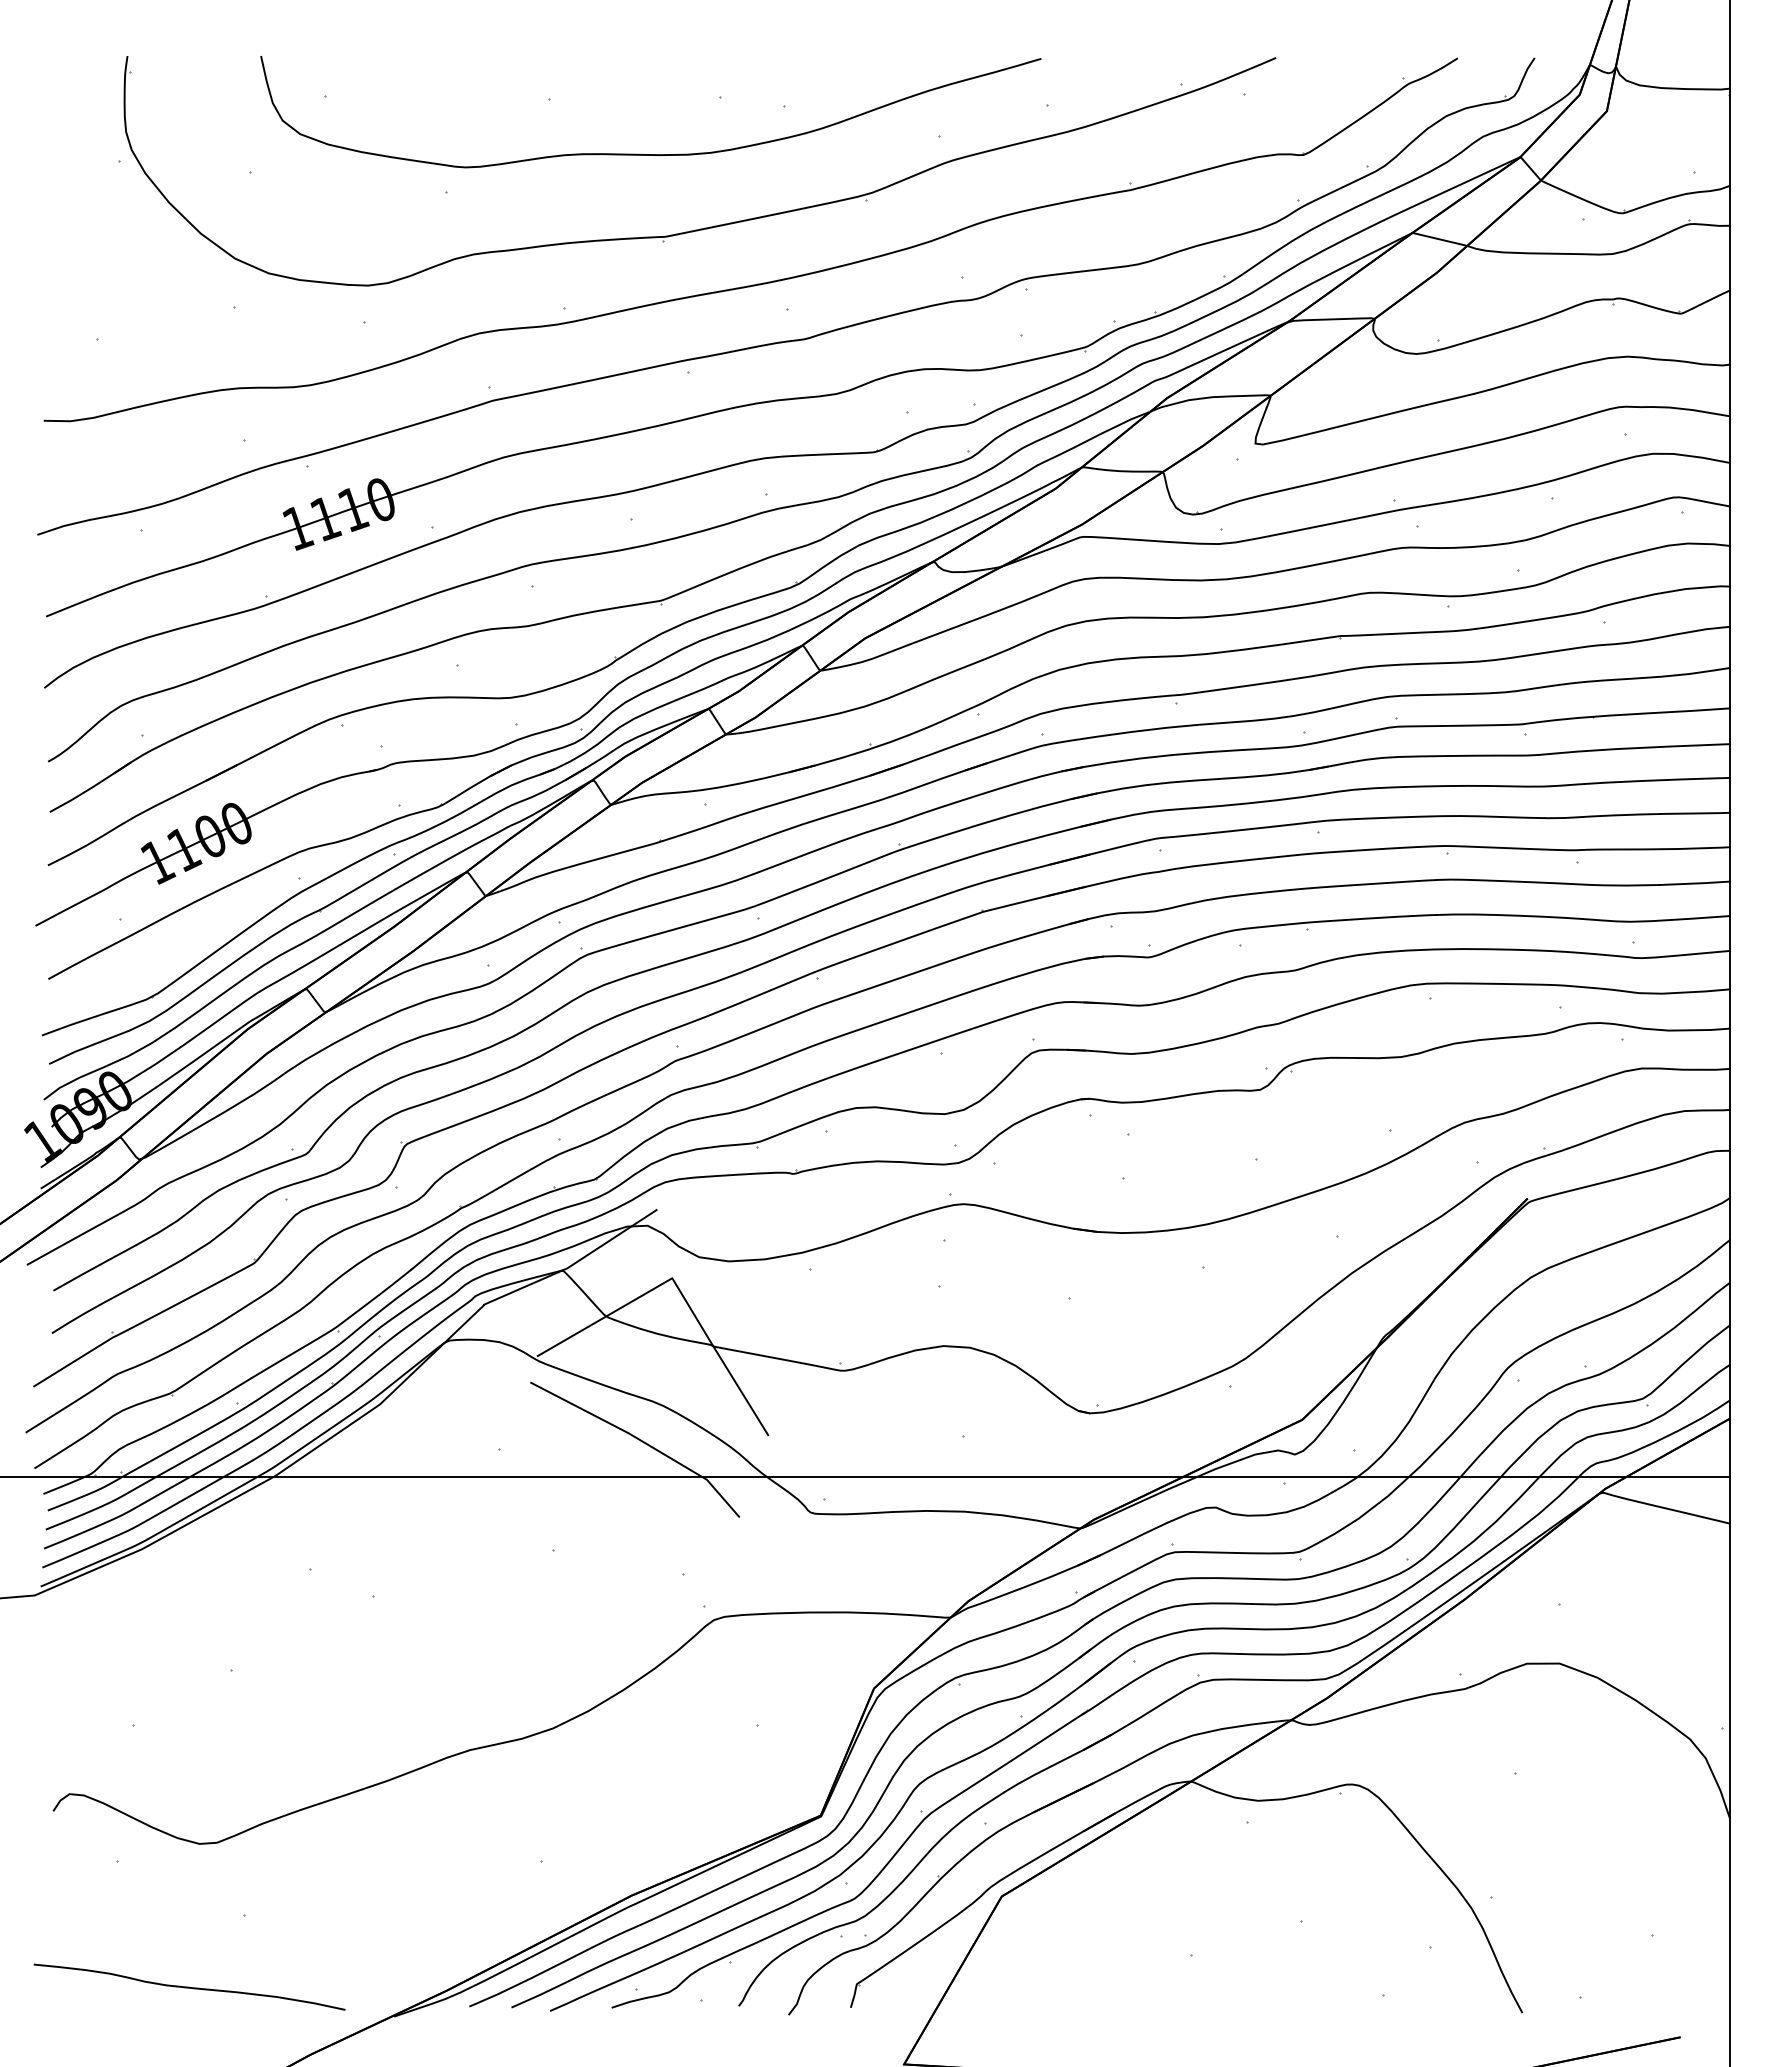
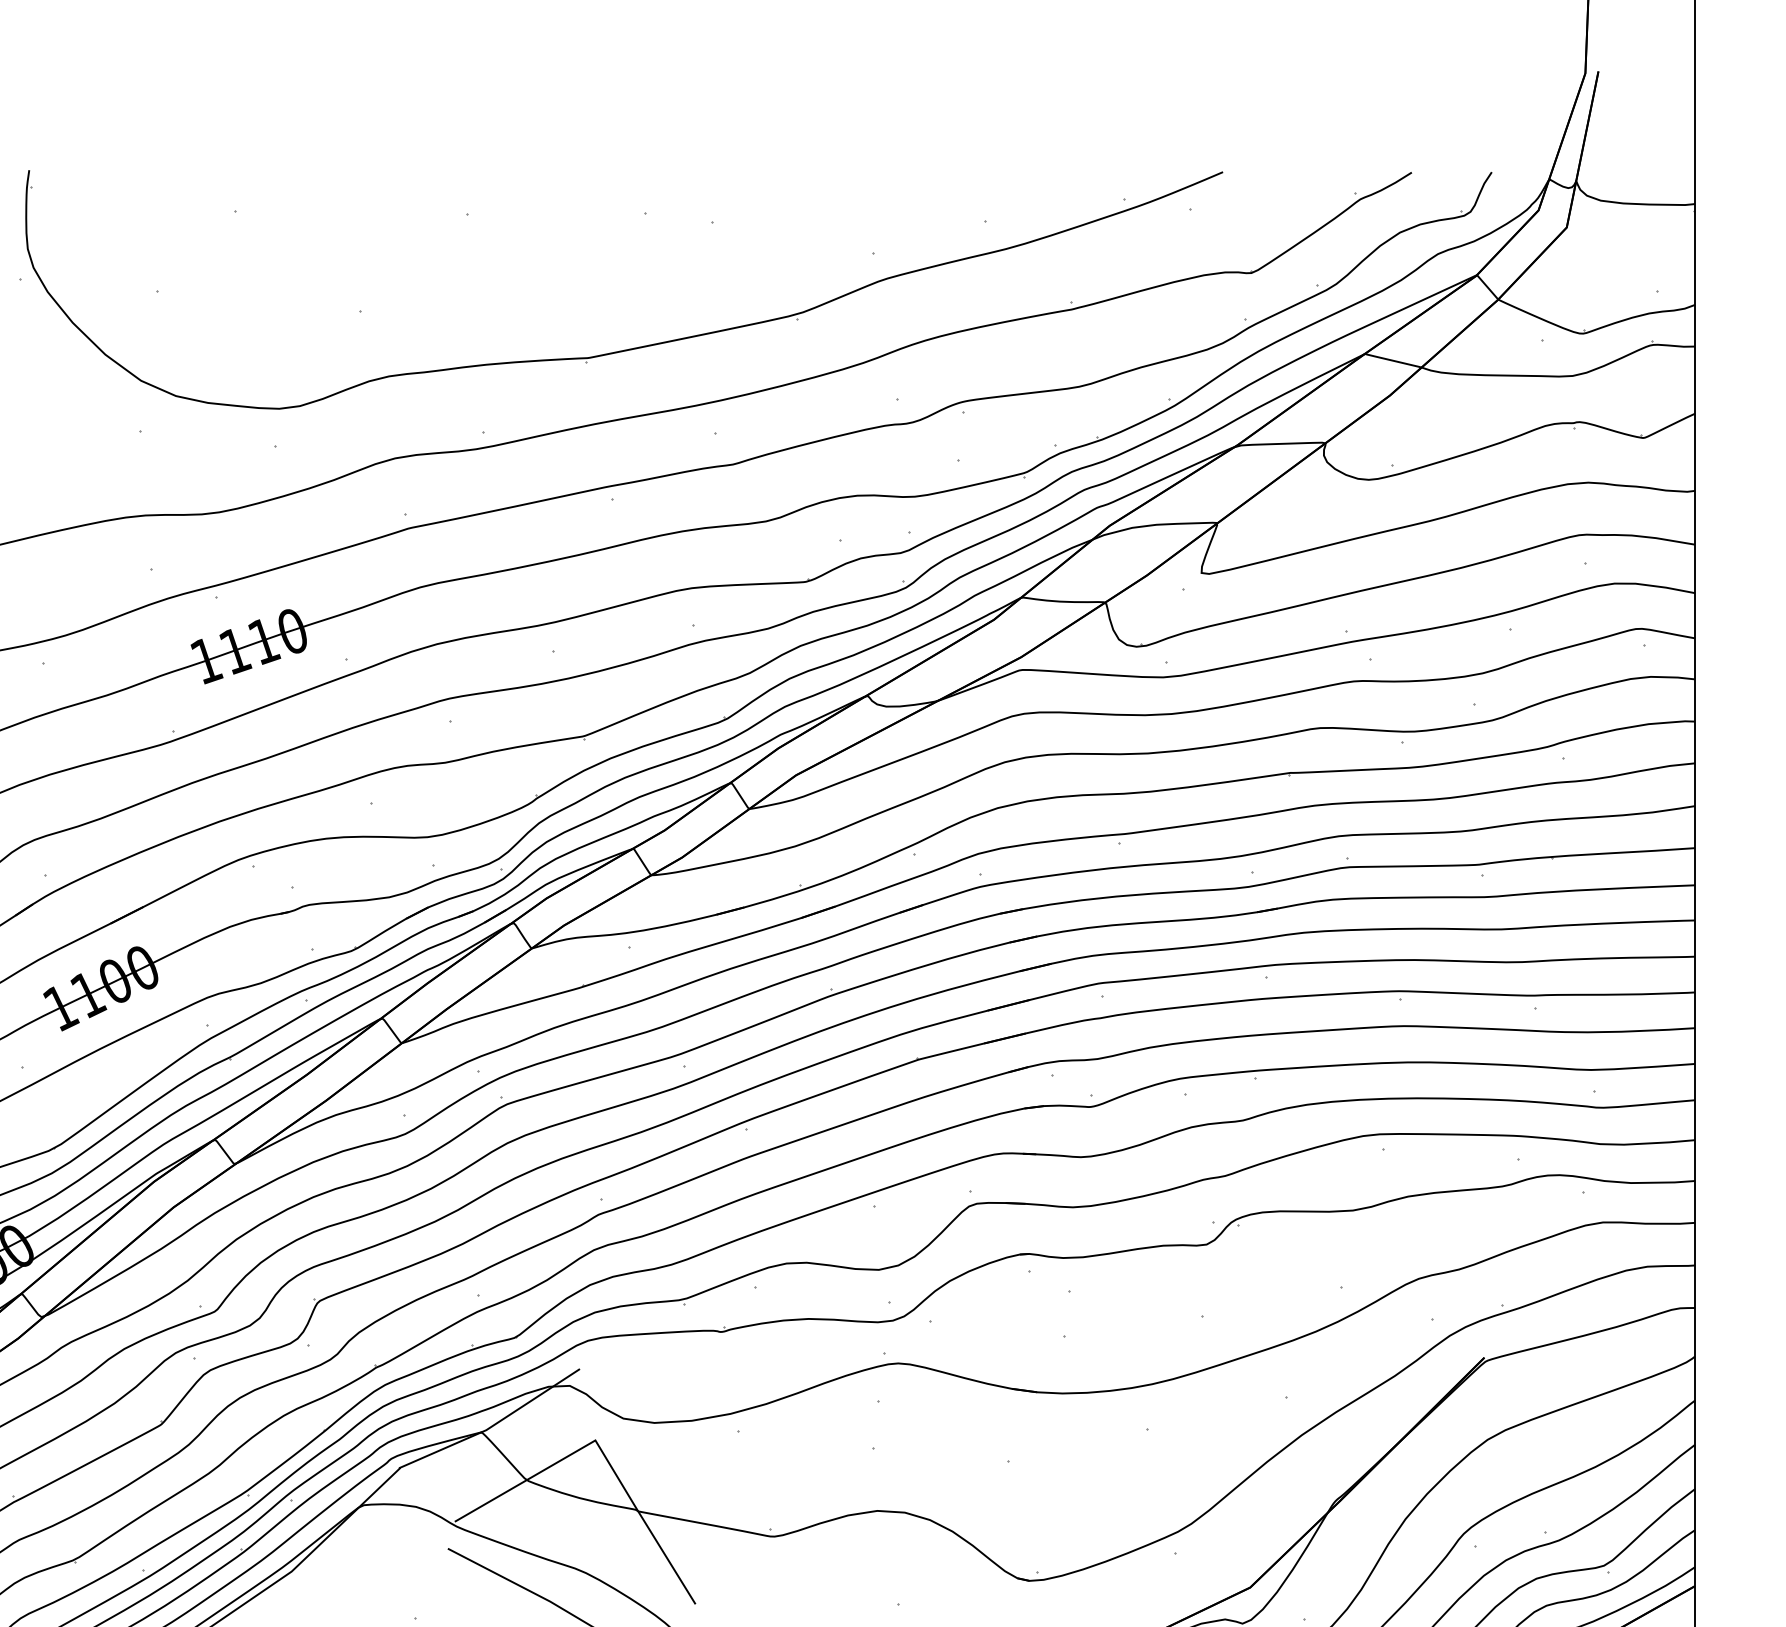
curve: (650, 154) -> (572, 272), removed

